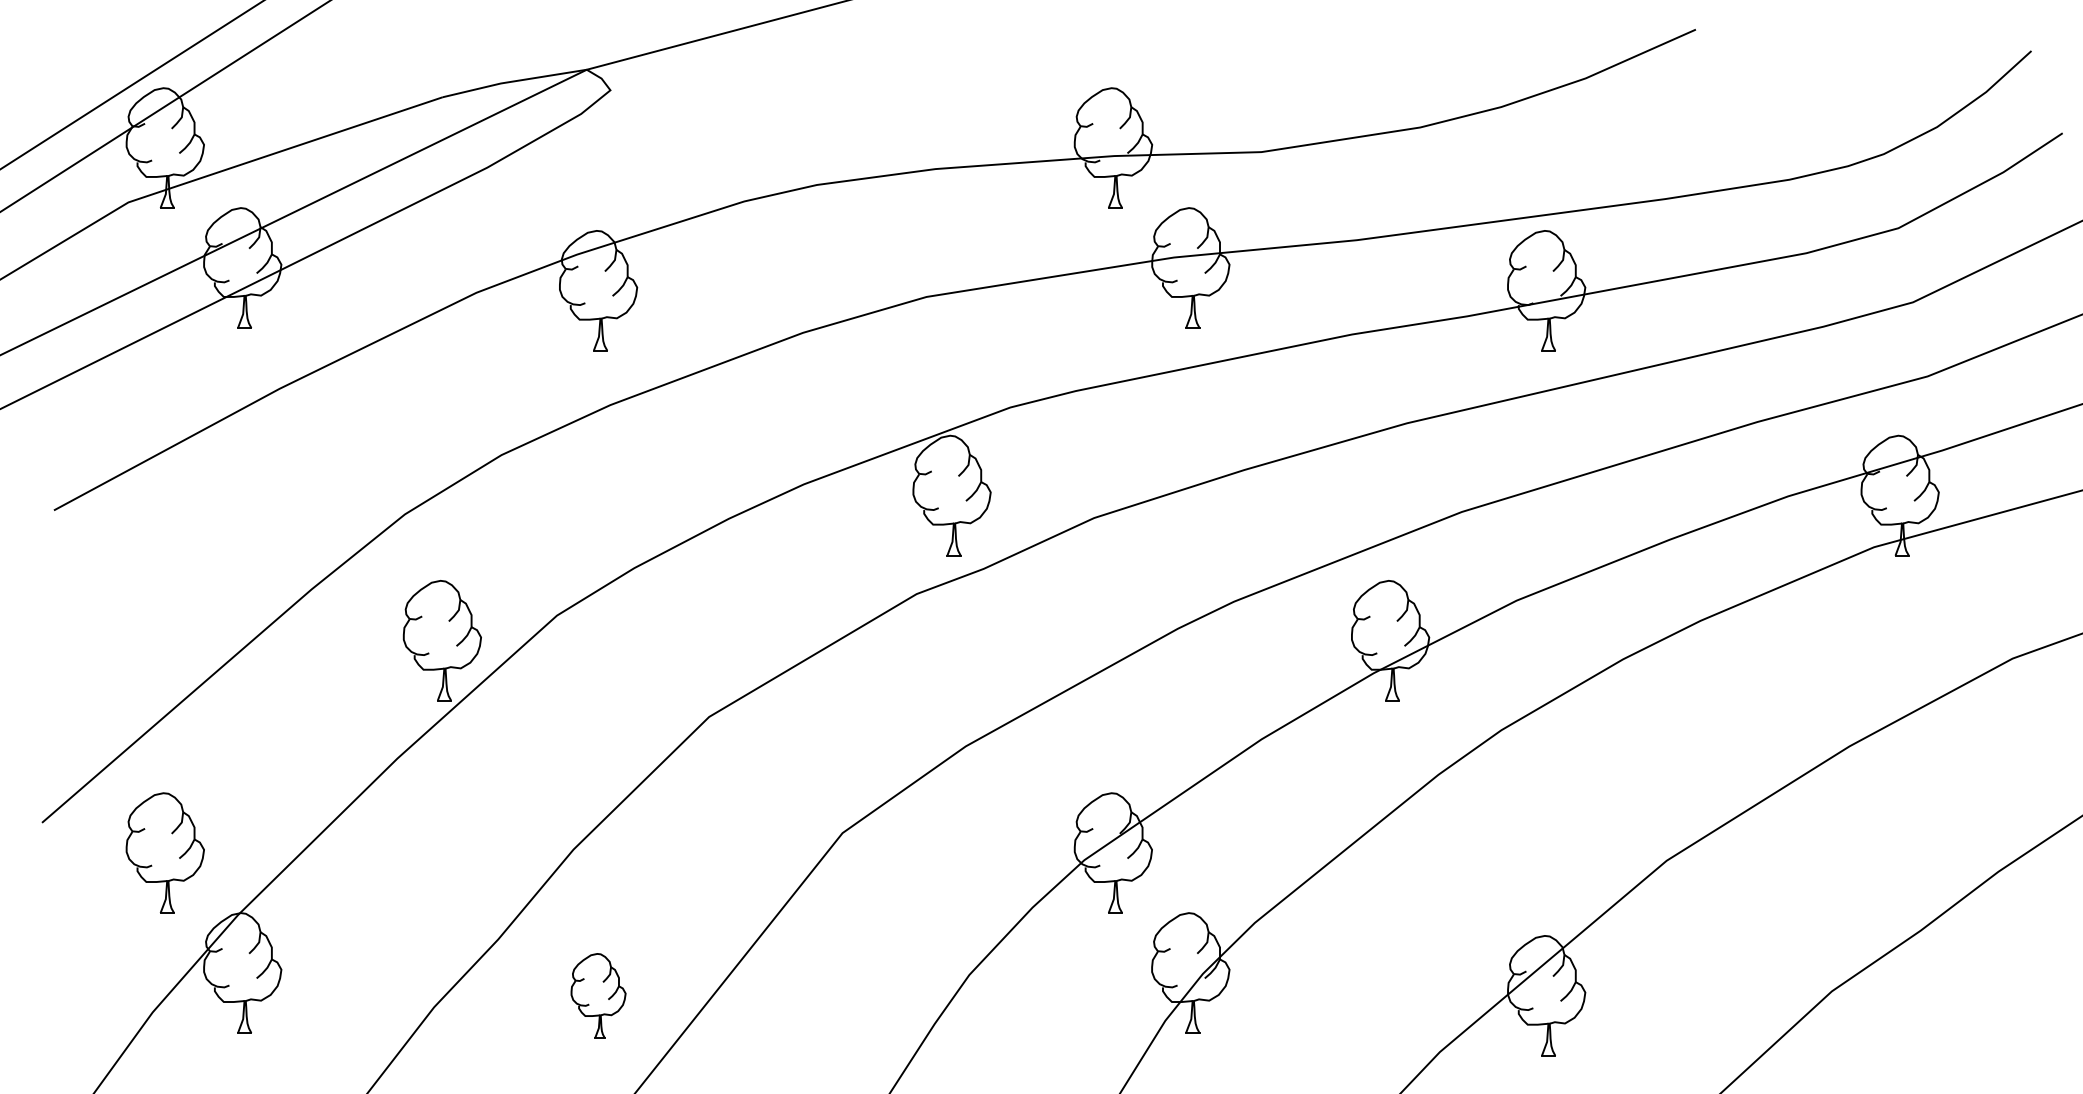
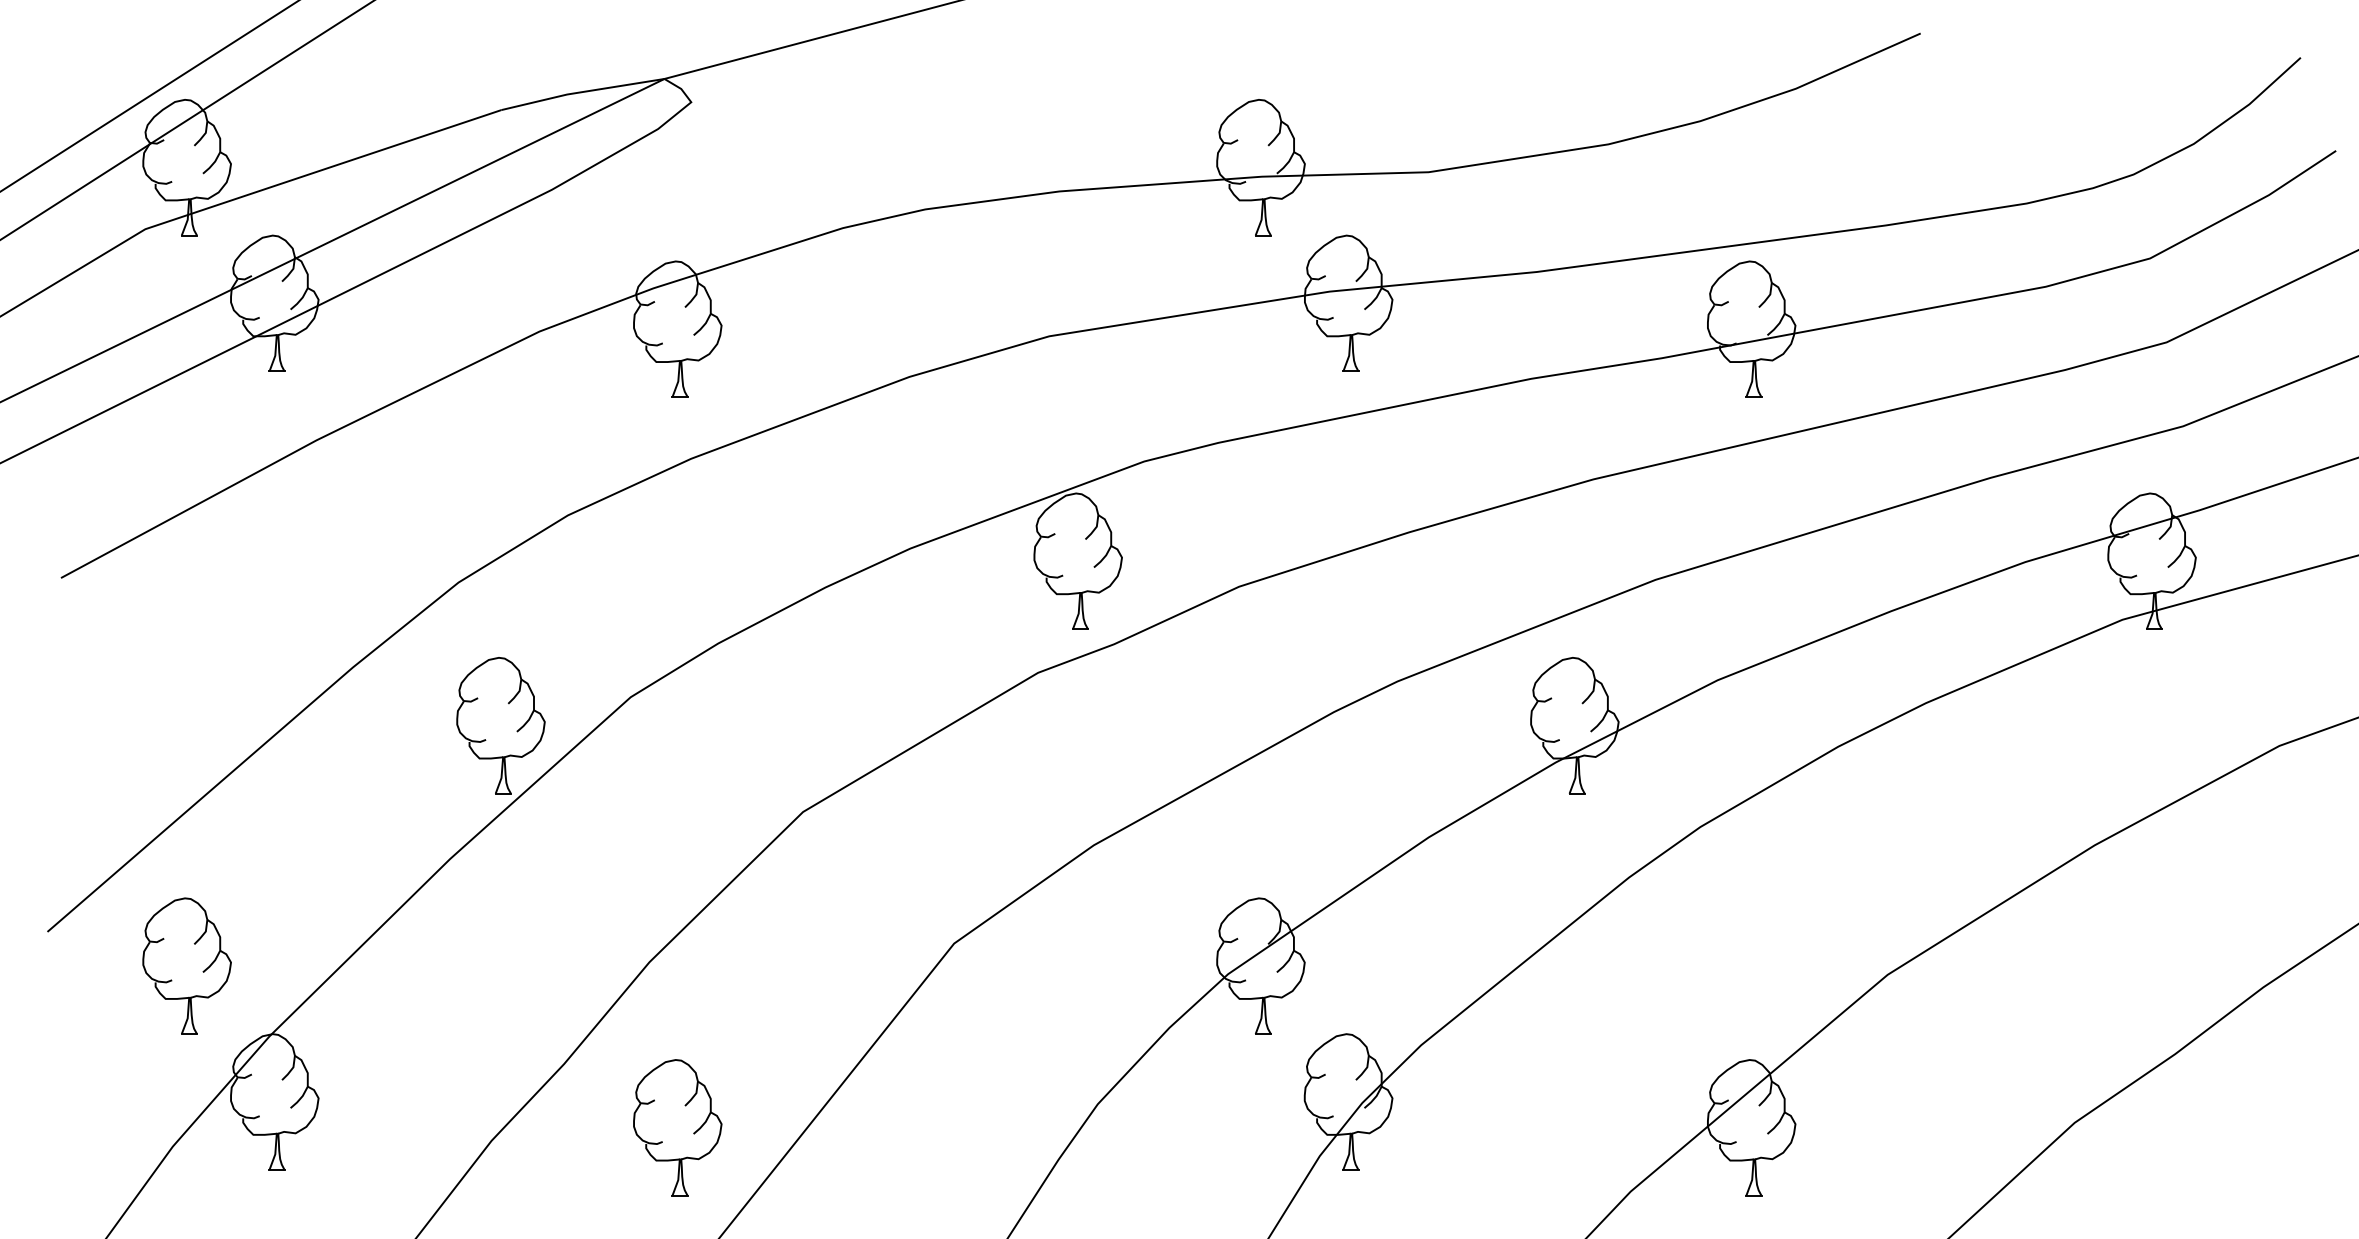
part: (598, 995) -> (677, 1127), size x1.43

